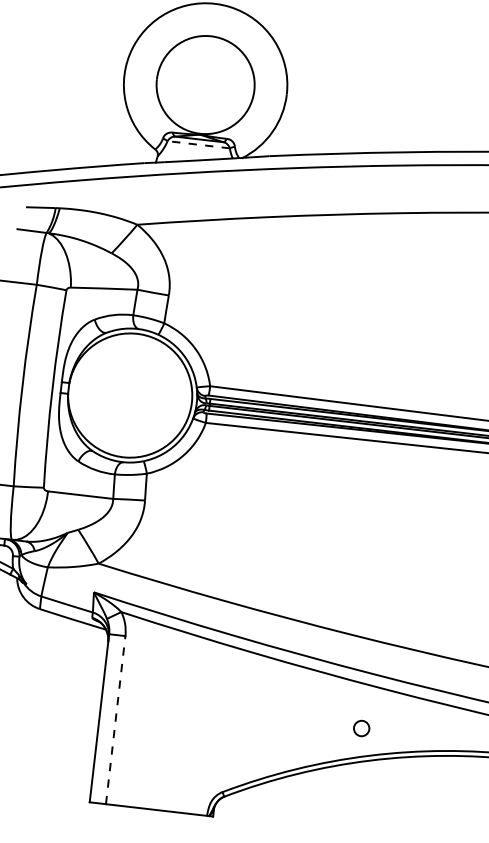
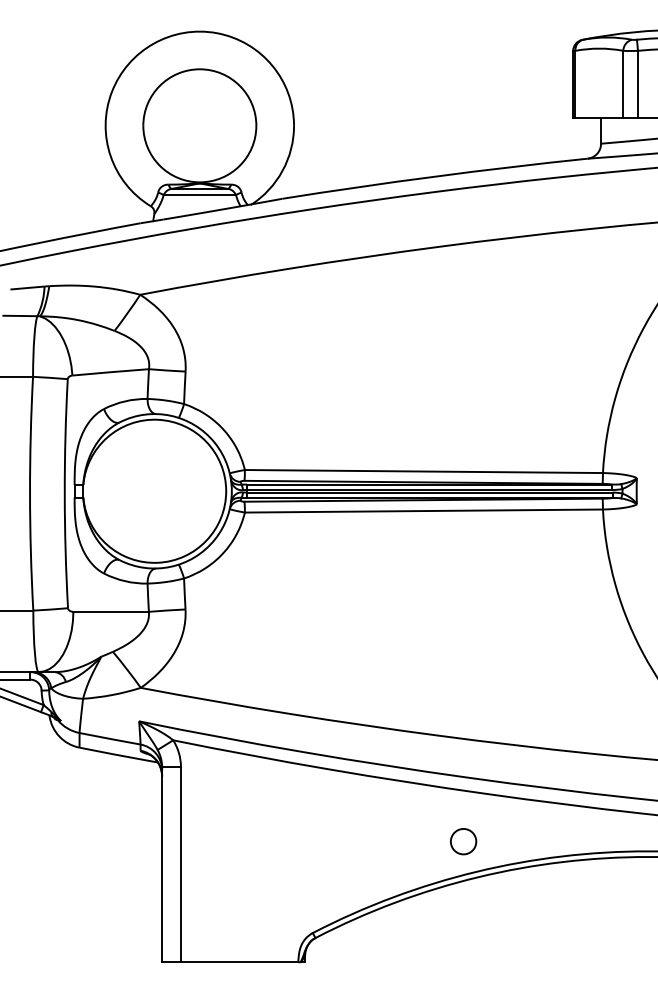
line: (198, 145) -> (199, 195), dashed -> solid
line: (116, 719) -> (181, 864), dashed -> solid
circle: (361, 728) -> (463, 841), size x1.43

